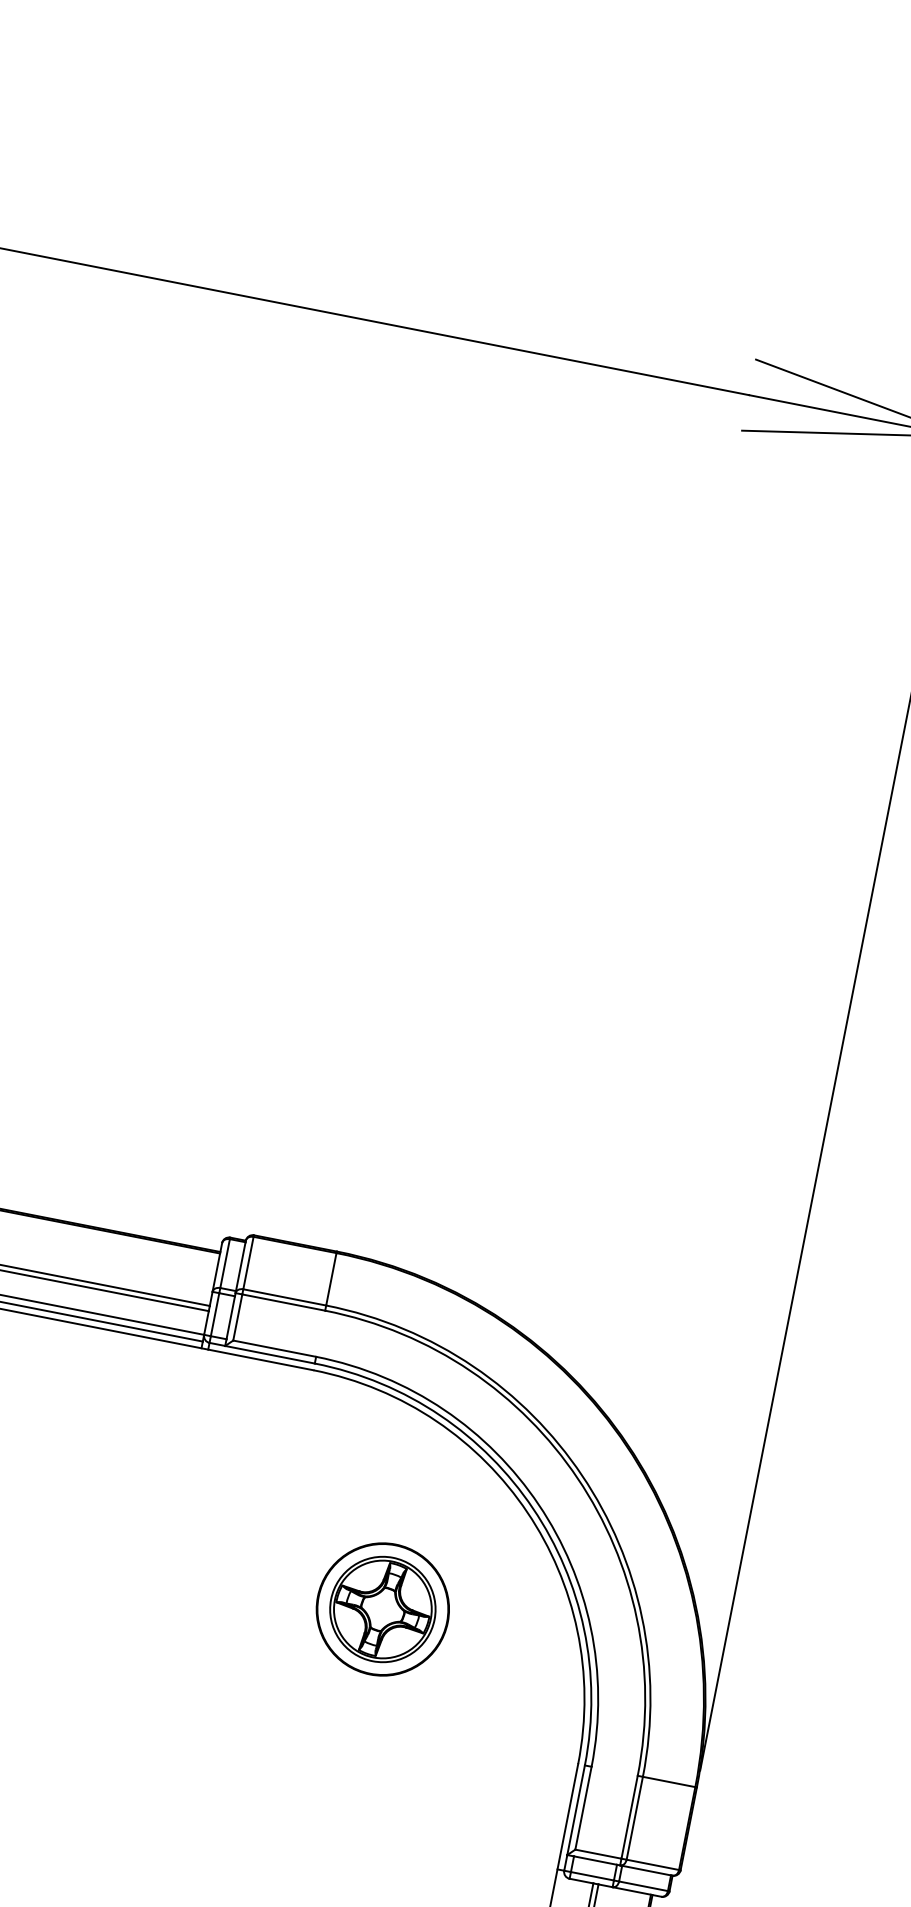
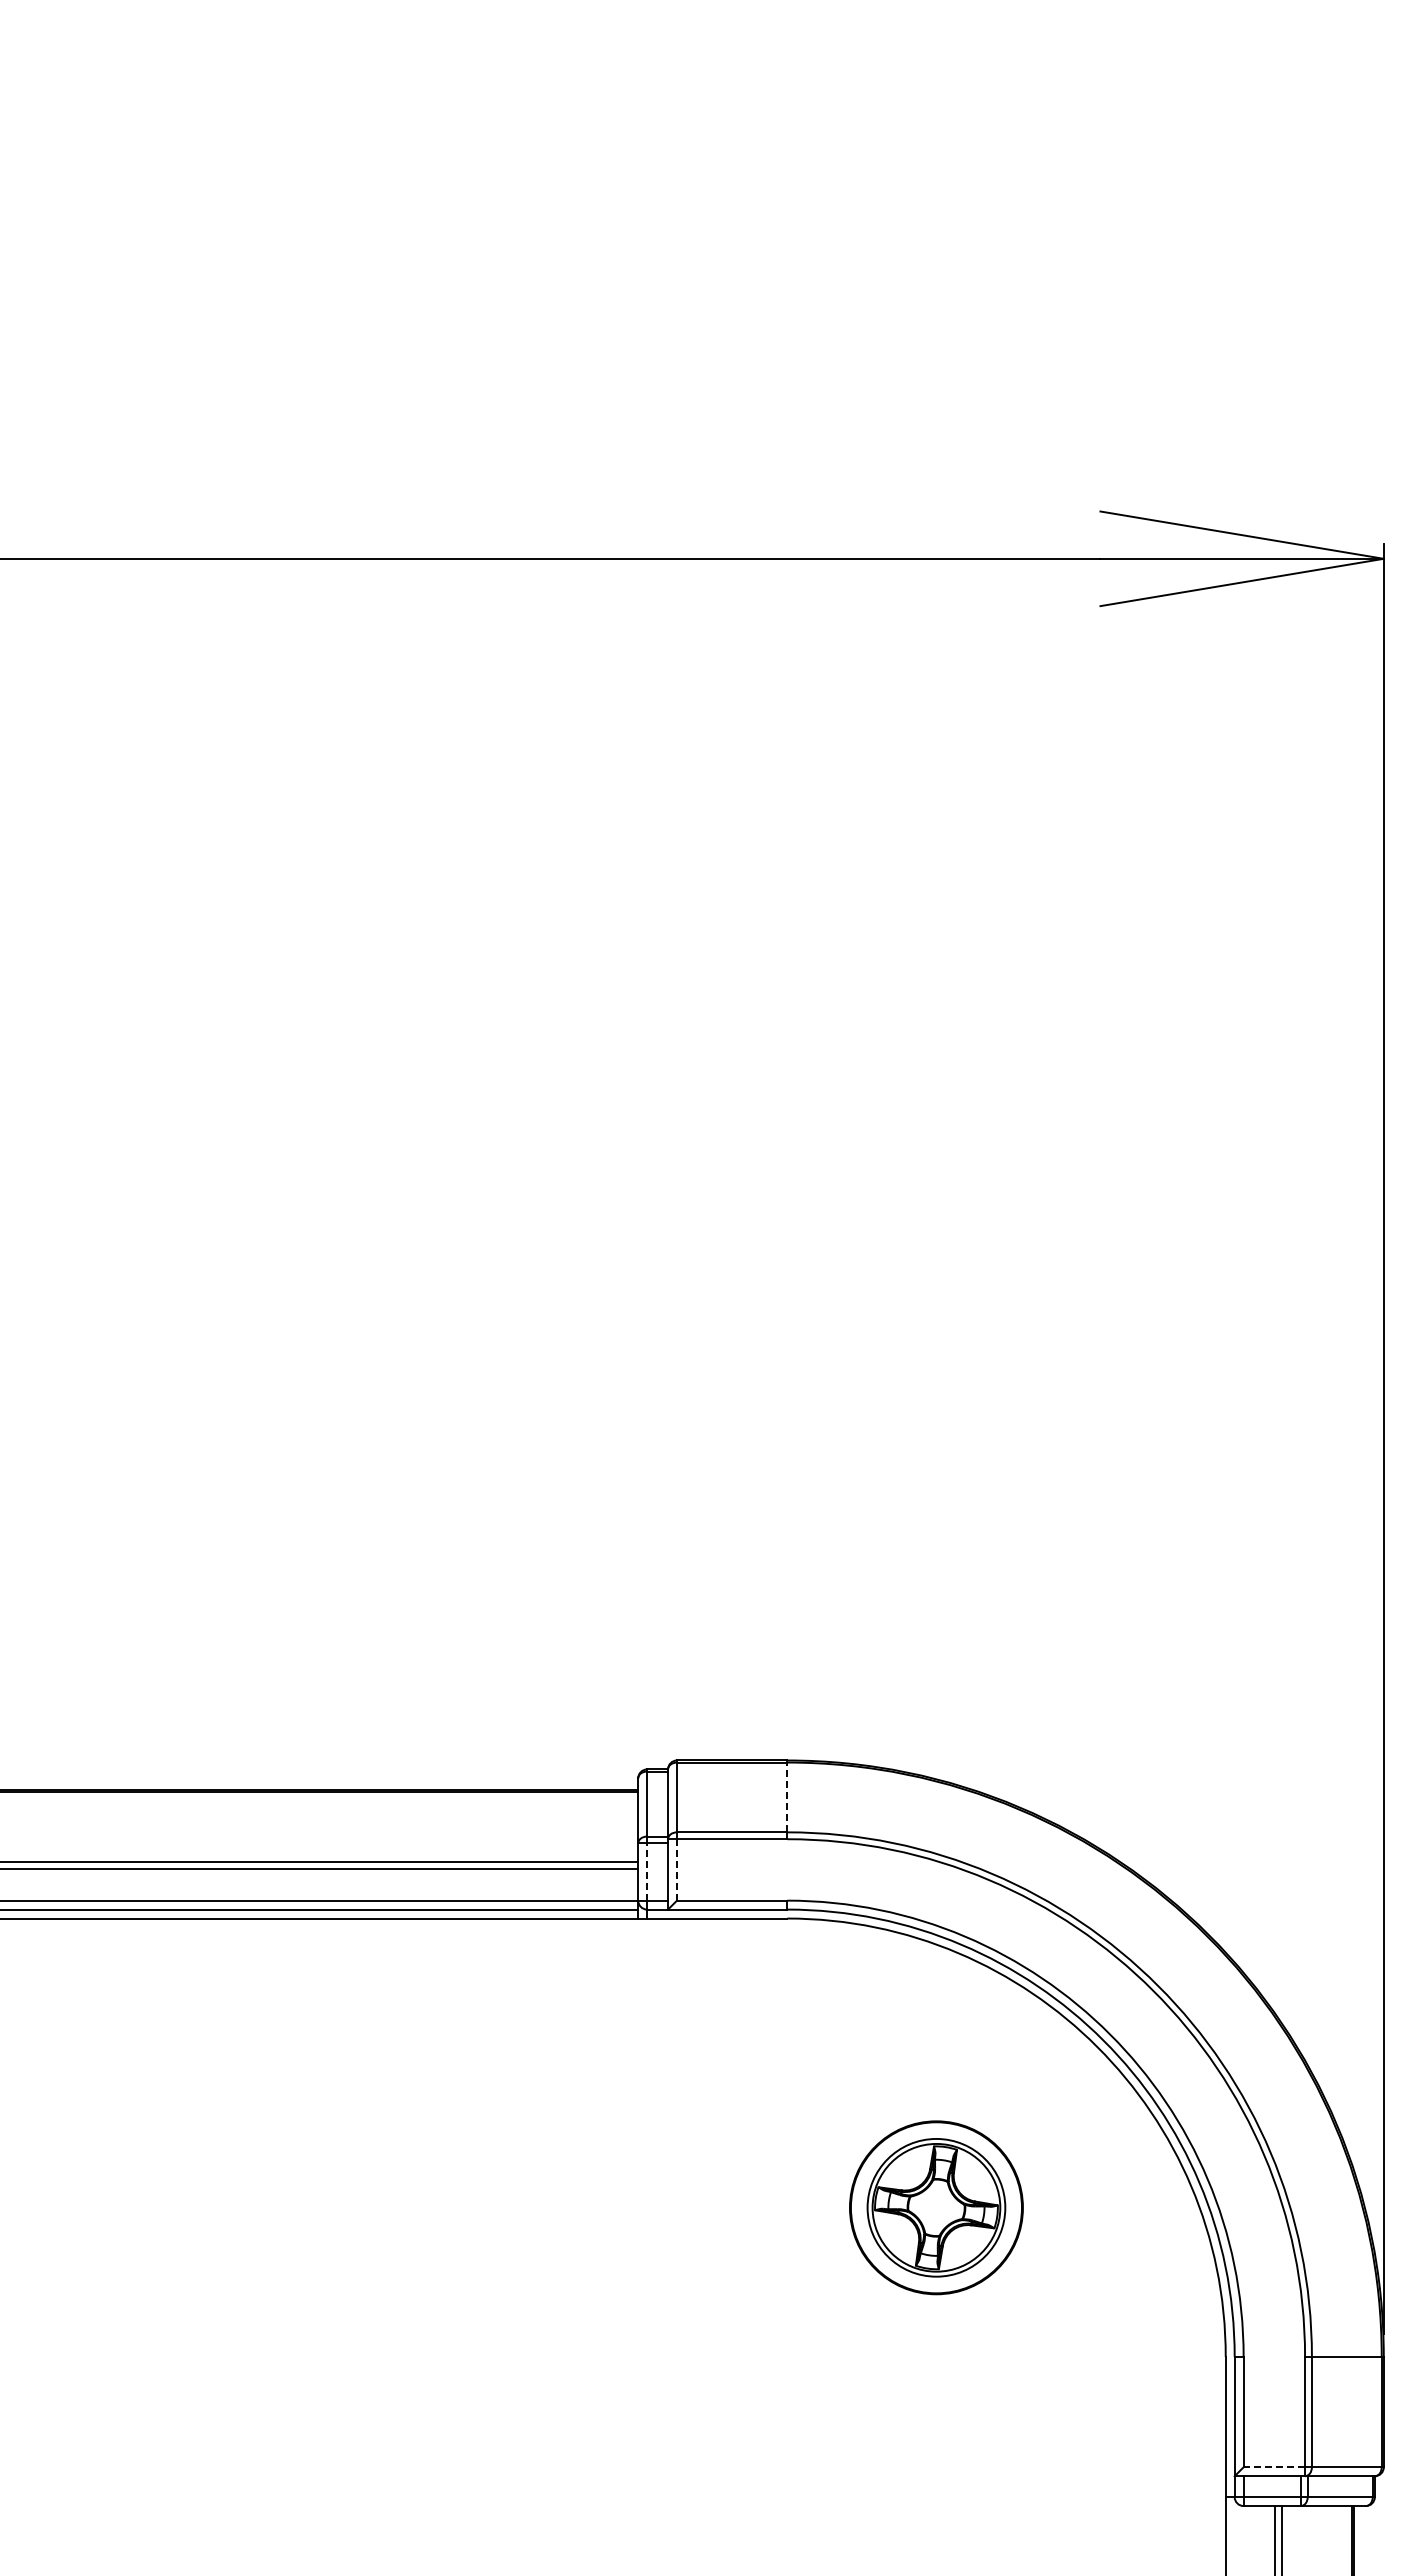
line: (331, 1279) -> (787, 1797), solid -> dashed
line: (215, 1315) -> (647, 1872), solid -> dashed
line: (238, 1317) -> (677, 1869), solid -> dashed
line: (598, 1854) -> (1274, 2467), solid -> dashed

